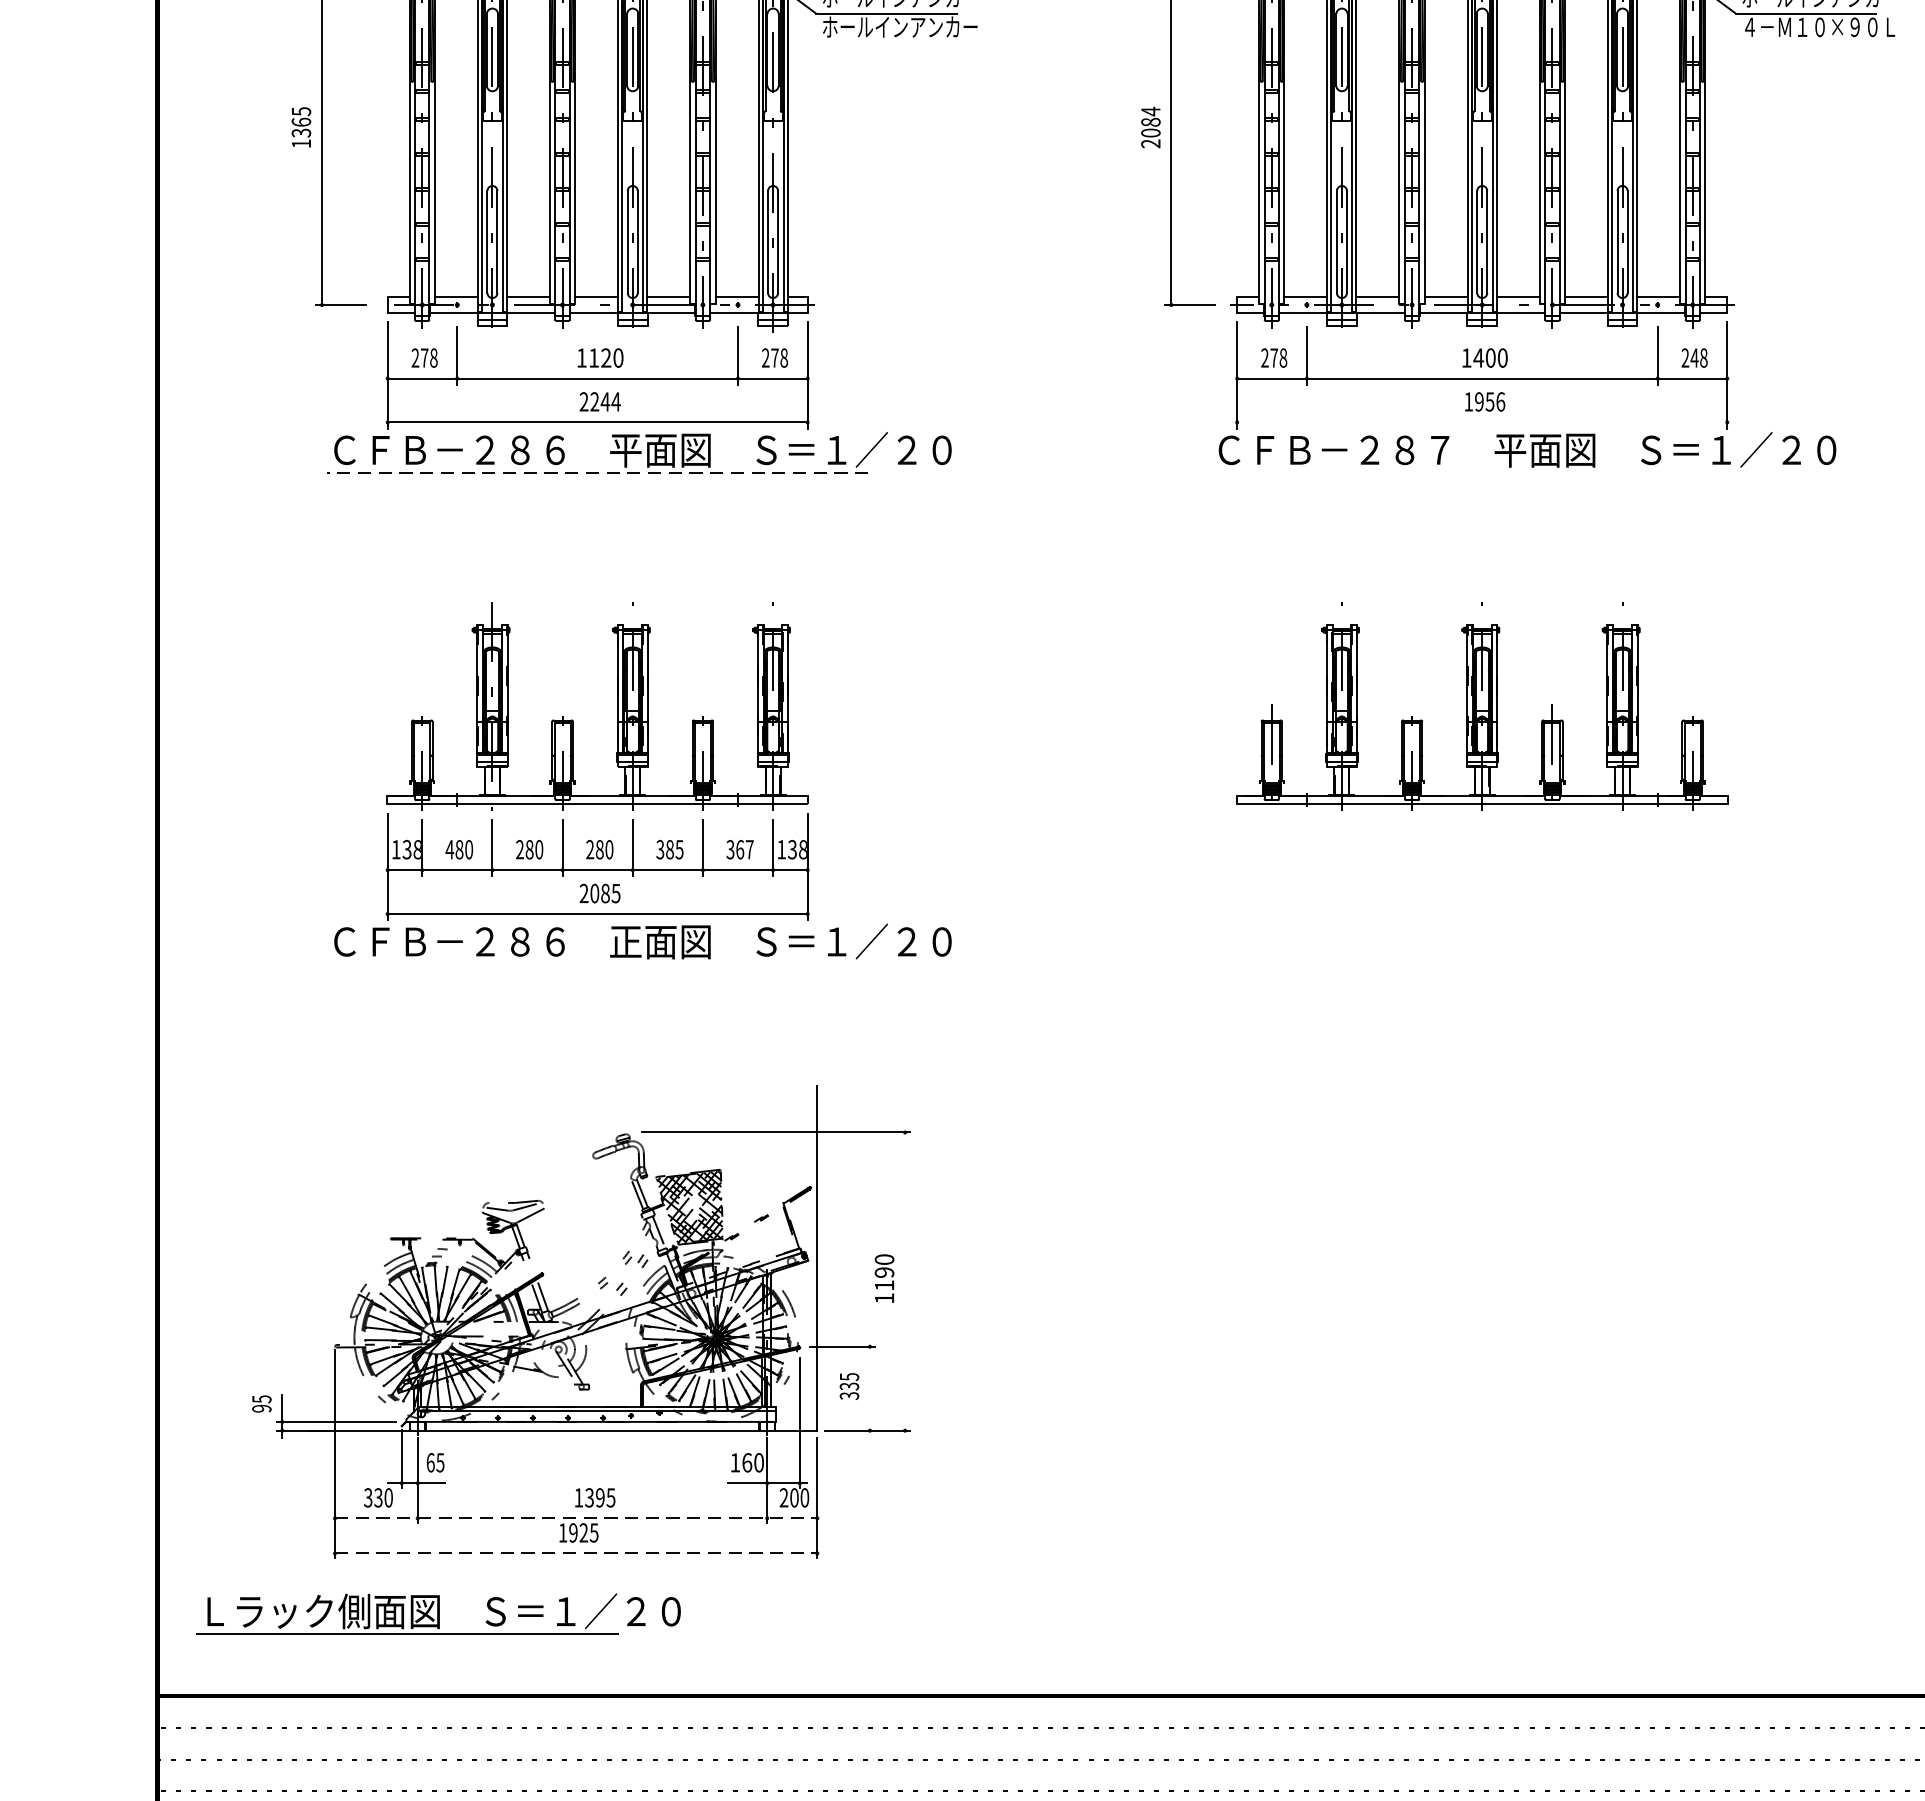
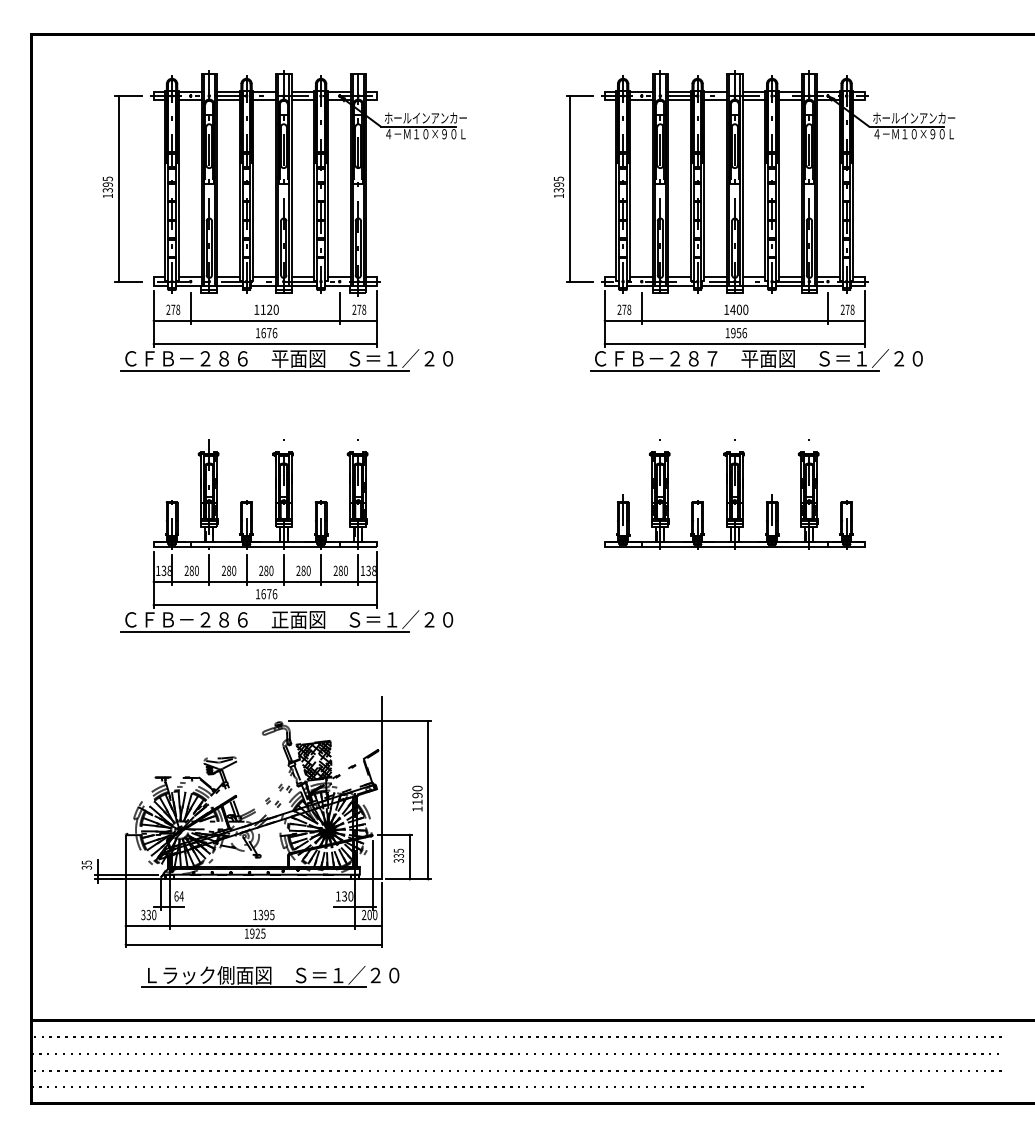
text: (899, 25) -> (425, 133), ホールインアンカー -> ４－Ｍ１０×９０Ｌ
text: (300, 122) -> (107, 184), 1365 -> 1395
text: (1150, 127) -> (558, 187), 2084 -> 1395
text: (1694, 357) -> (847, 309), 248 -> 278
text: (600, 402) -> (266, 333), 2244 -> 1676
line: (1481, 423) -> (734, 344), added
line: (598, 472) -> (265, 370), dashed -> solid
line: (1481, 472) -> (734, 370), added
text: (449, 848) -> (186, 570), 480 -> 280
text: (669, 848) -> (303, 570), 385 -> 280
text: (739, 848) -> (340, 570), 367 -> 280
text: (600, 894) -> (266, 594), 2085 -> 1676
line: (596, 963) -> (264, 631), added
line: (905, 1282) -> (428, 800), added
line: (869, 1387) -> (409, 856), added
text: (261, 1408) -> (86, 867), 95 -> 35
text: (440, 1462) -> (181, 896), 65 -> 64
text: (747, 1462) -> (344, 896), 160 -> 130
line: (577, 1517) -> (254, 925), dashed -> solid
line: (577, 1553) -> (254, 944), dashed -> solid
part: (438, 1613) -> (270, 976), moved

